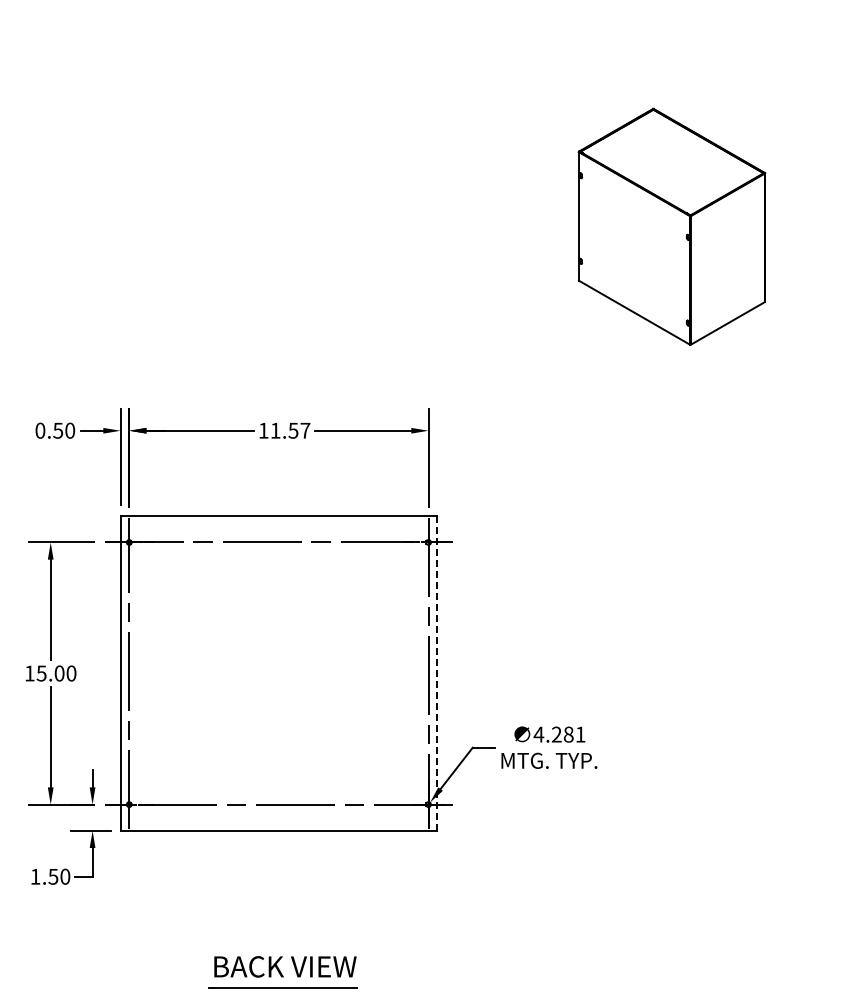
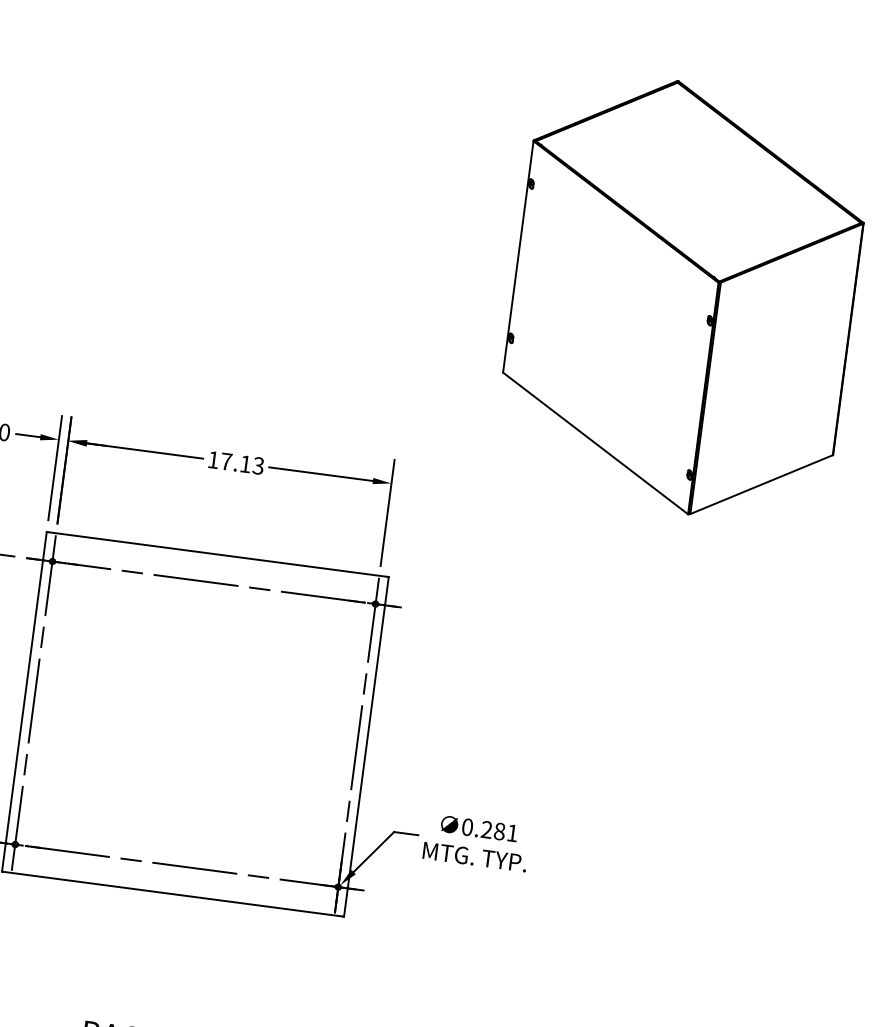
part: (671, 226) -> (682, 297), size x1.67
text: (290, 430) -> (242, 463), 11.57 -> 17.13
line: (437, 674) -> (366, 747), dashed -> solid
text: (538, 734) -> (467, 827), 4.281 -> 0.281

